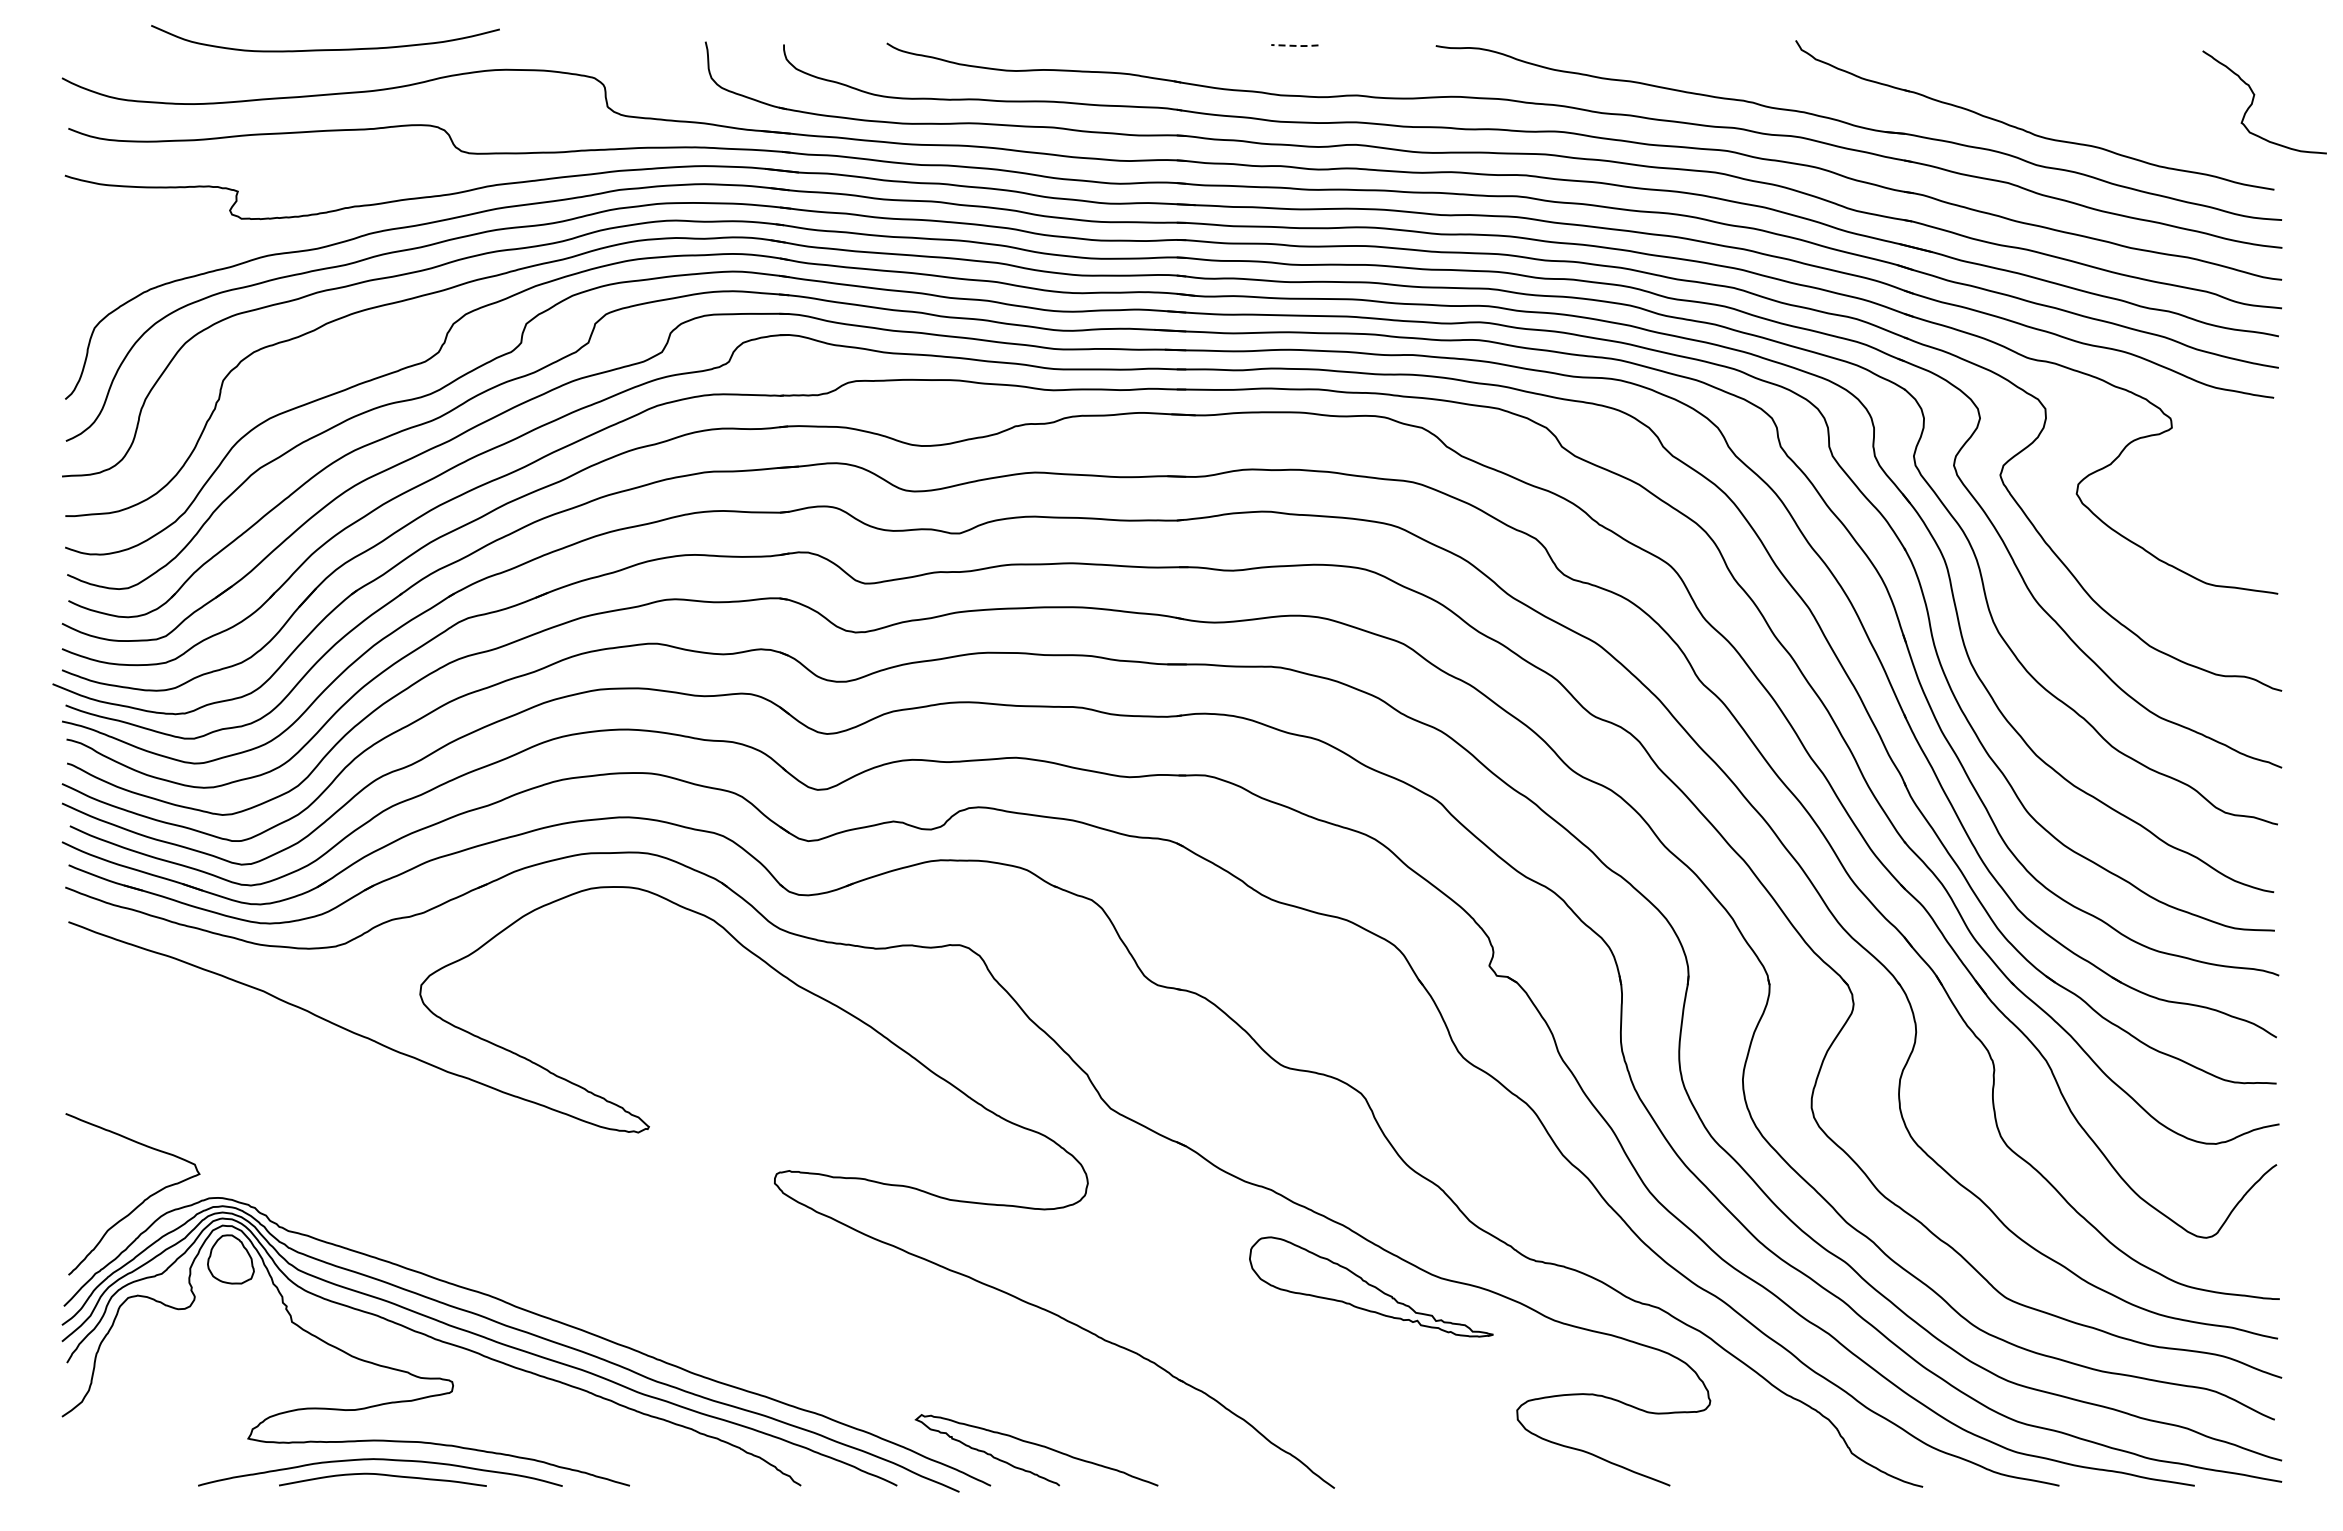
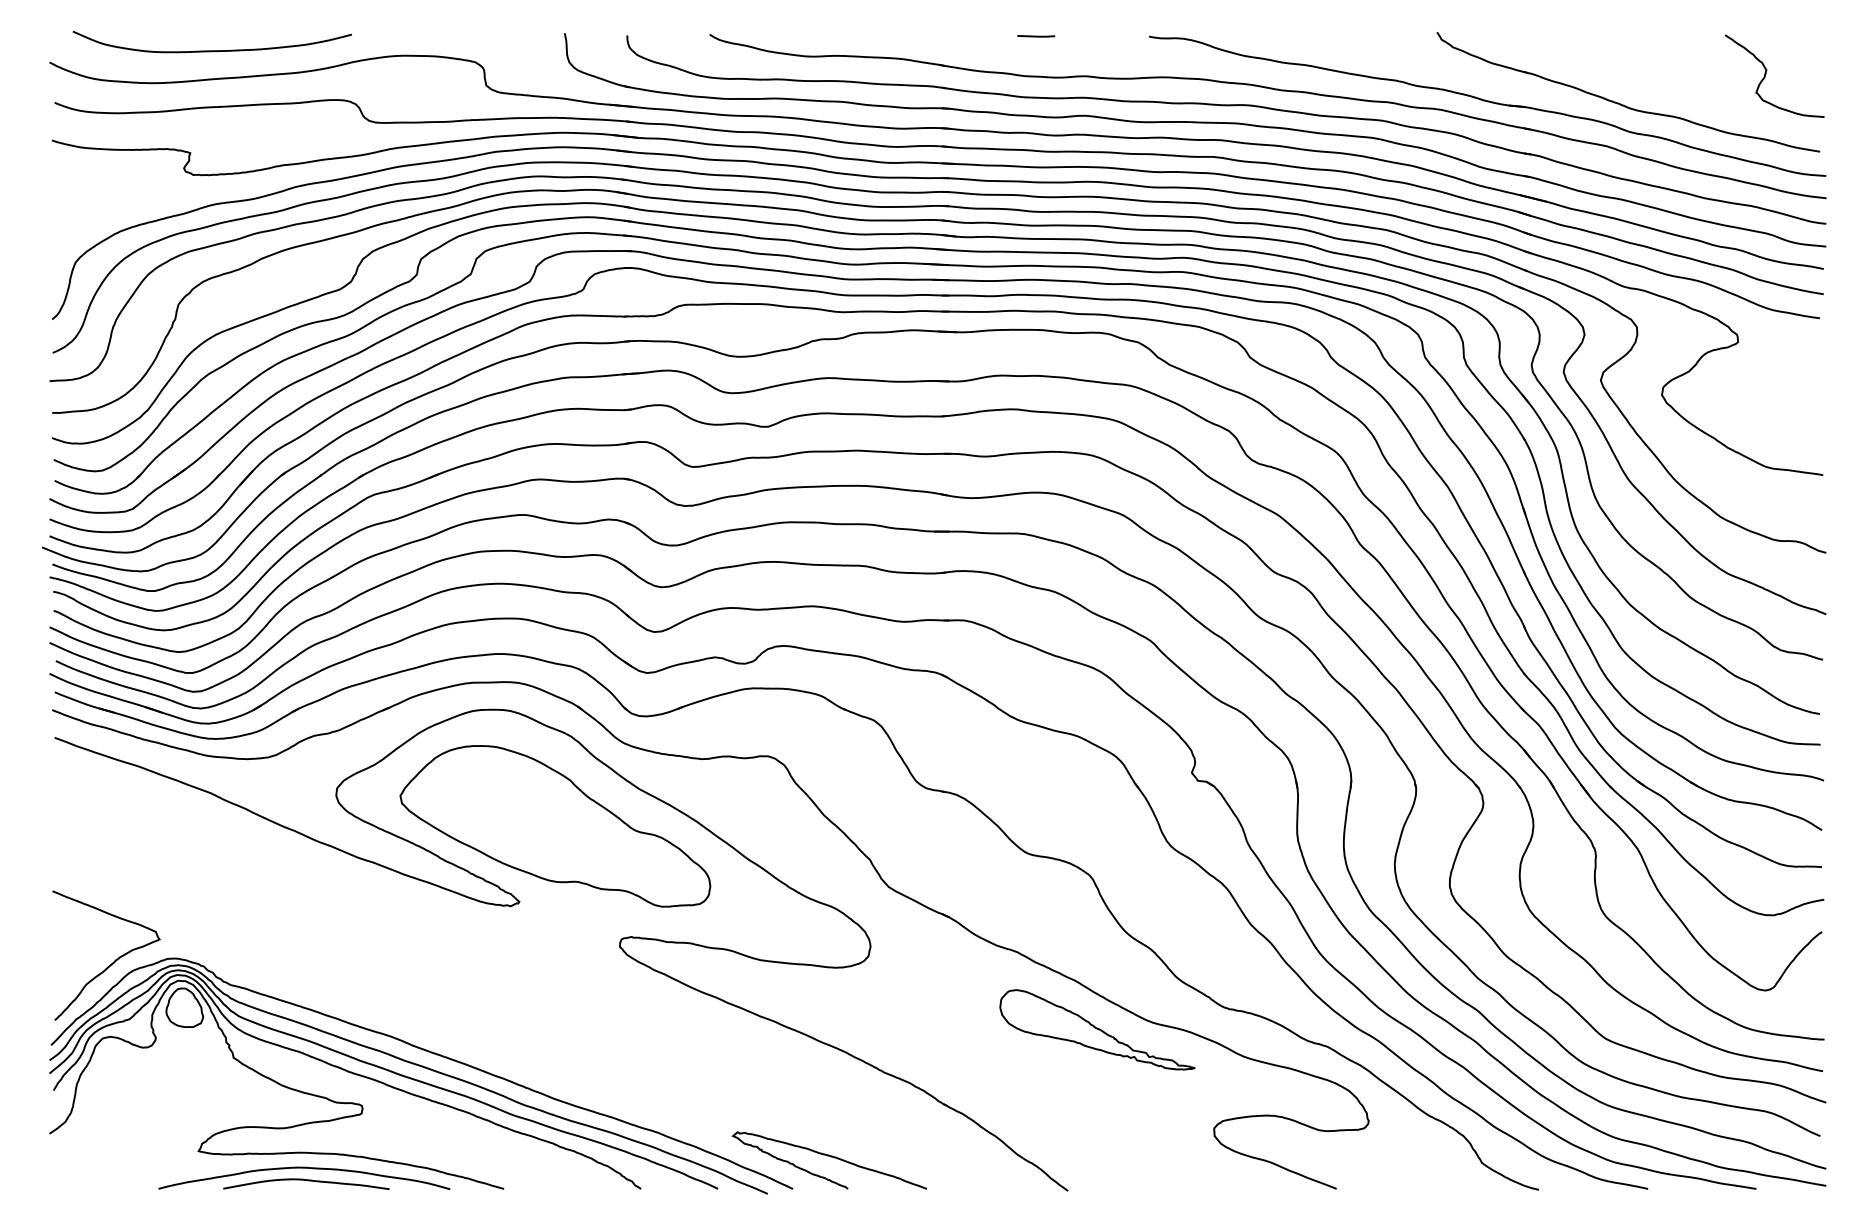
line: (1295, 45) -> (1036, 36), dashed -> solid
curve: (325, 49) -> (212, 50), moved
curve: (2254, 98) -> (1766, 73), moved
part: (693, 1032) -> (554, 826), added

